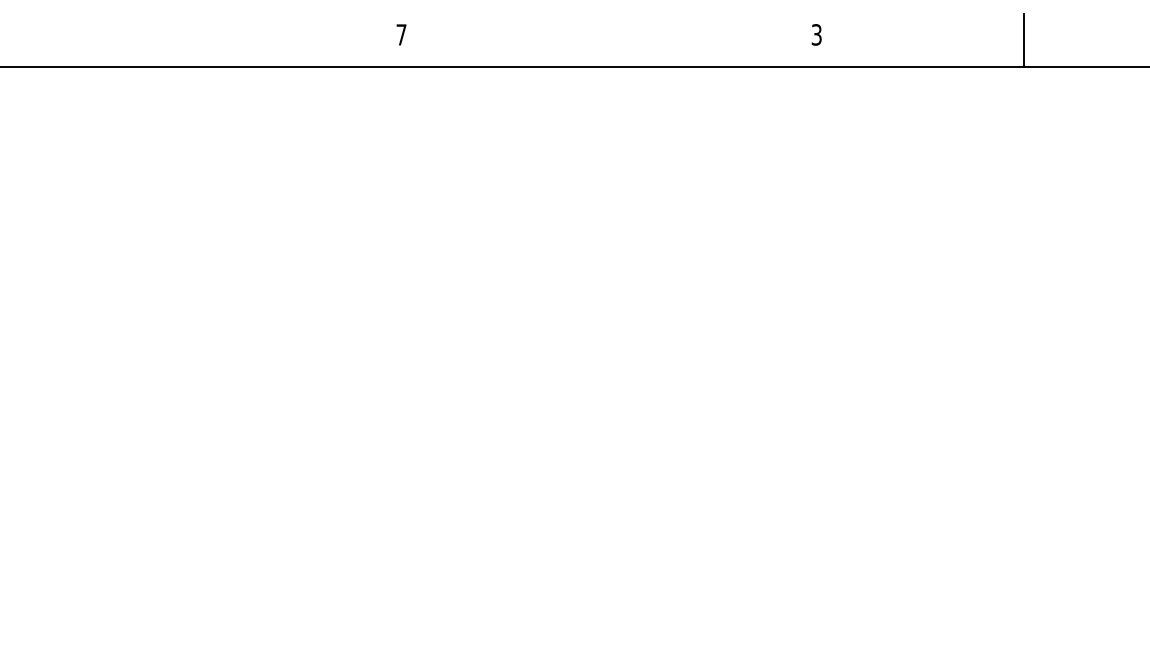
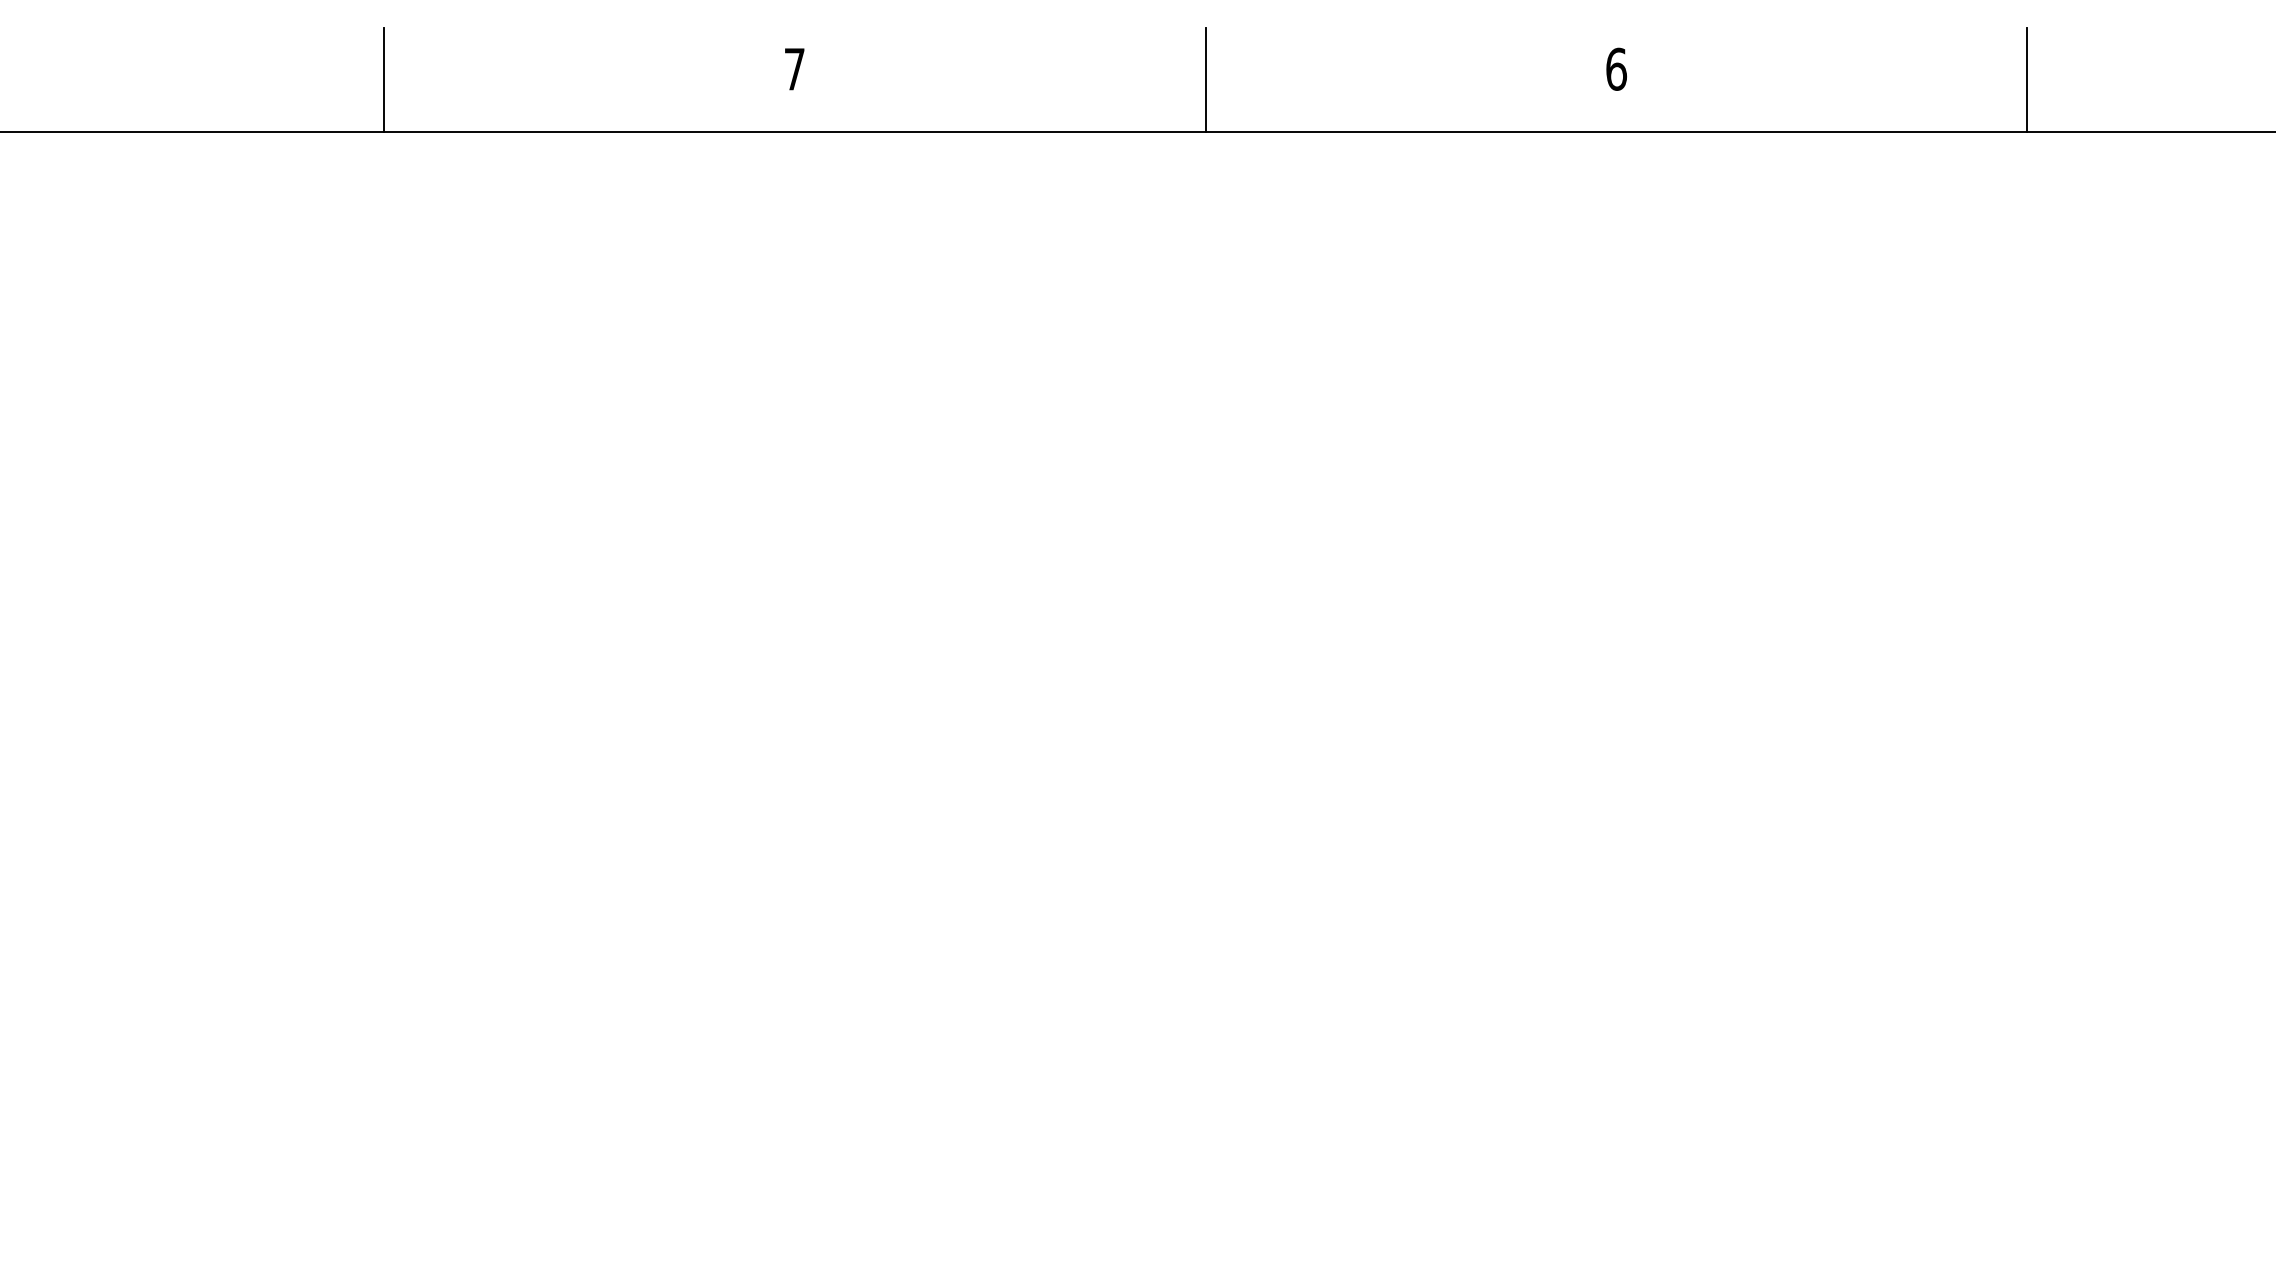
text: (816, 34) -> (1615, 68), 3 -> 6
line: (193, 39) -> (382, 78), added
line: (609, 39) -> (1206, 78), added

